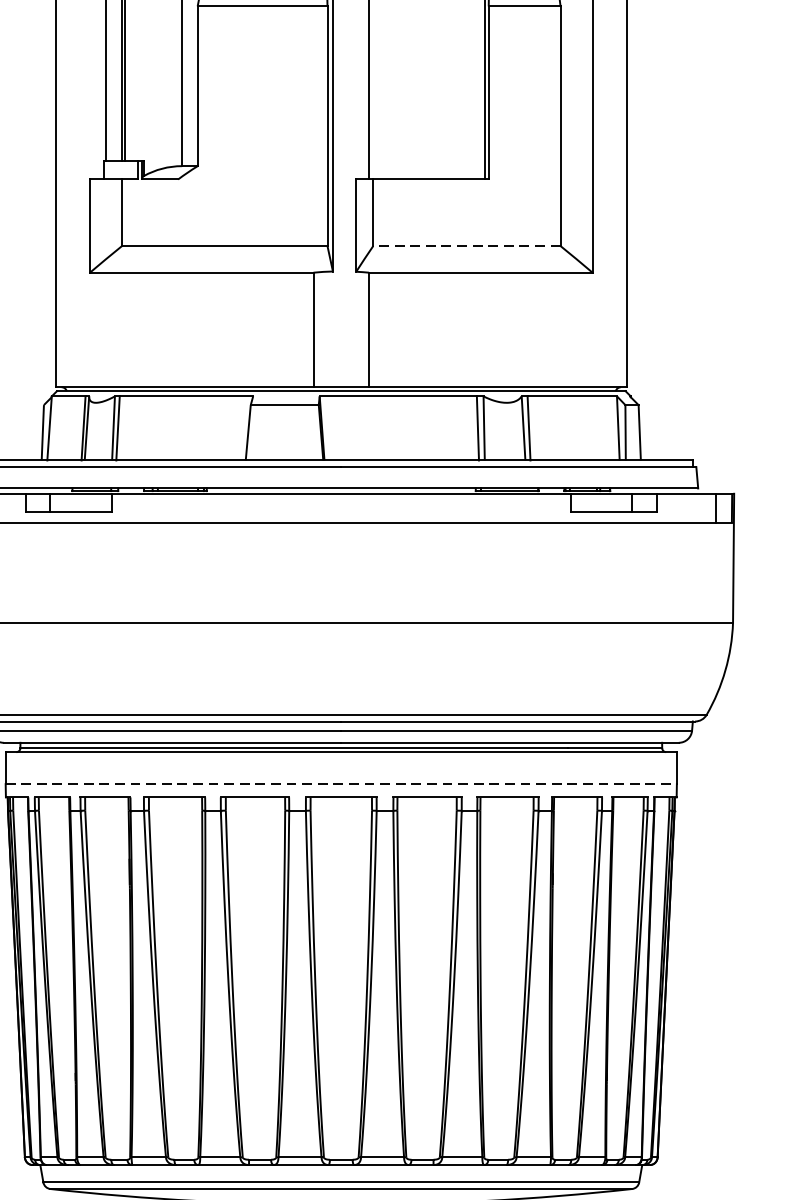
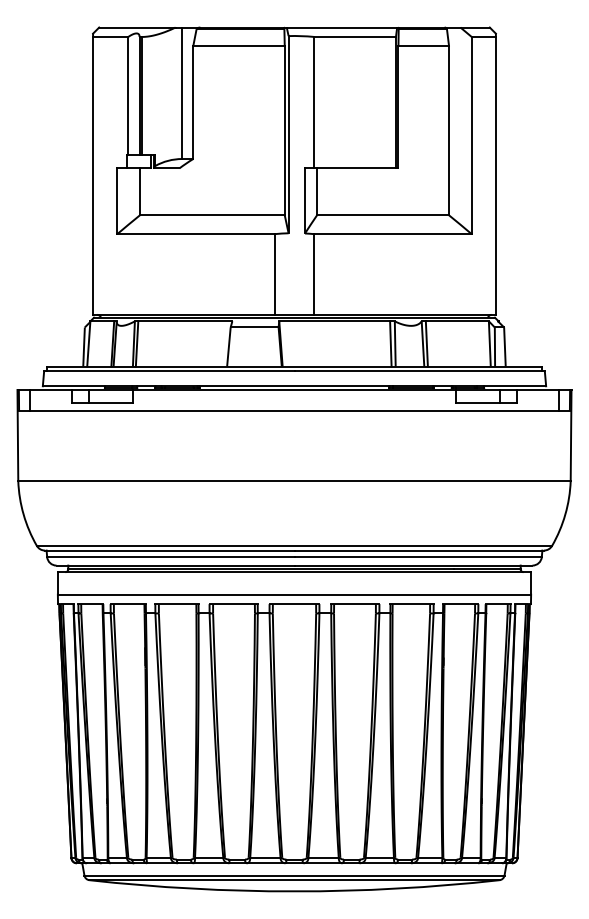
line: (466, 246) -> (382, 215), dashed -> solid
line: (341, 783) -> (294, 594), dashed -> solid

